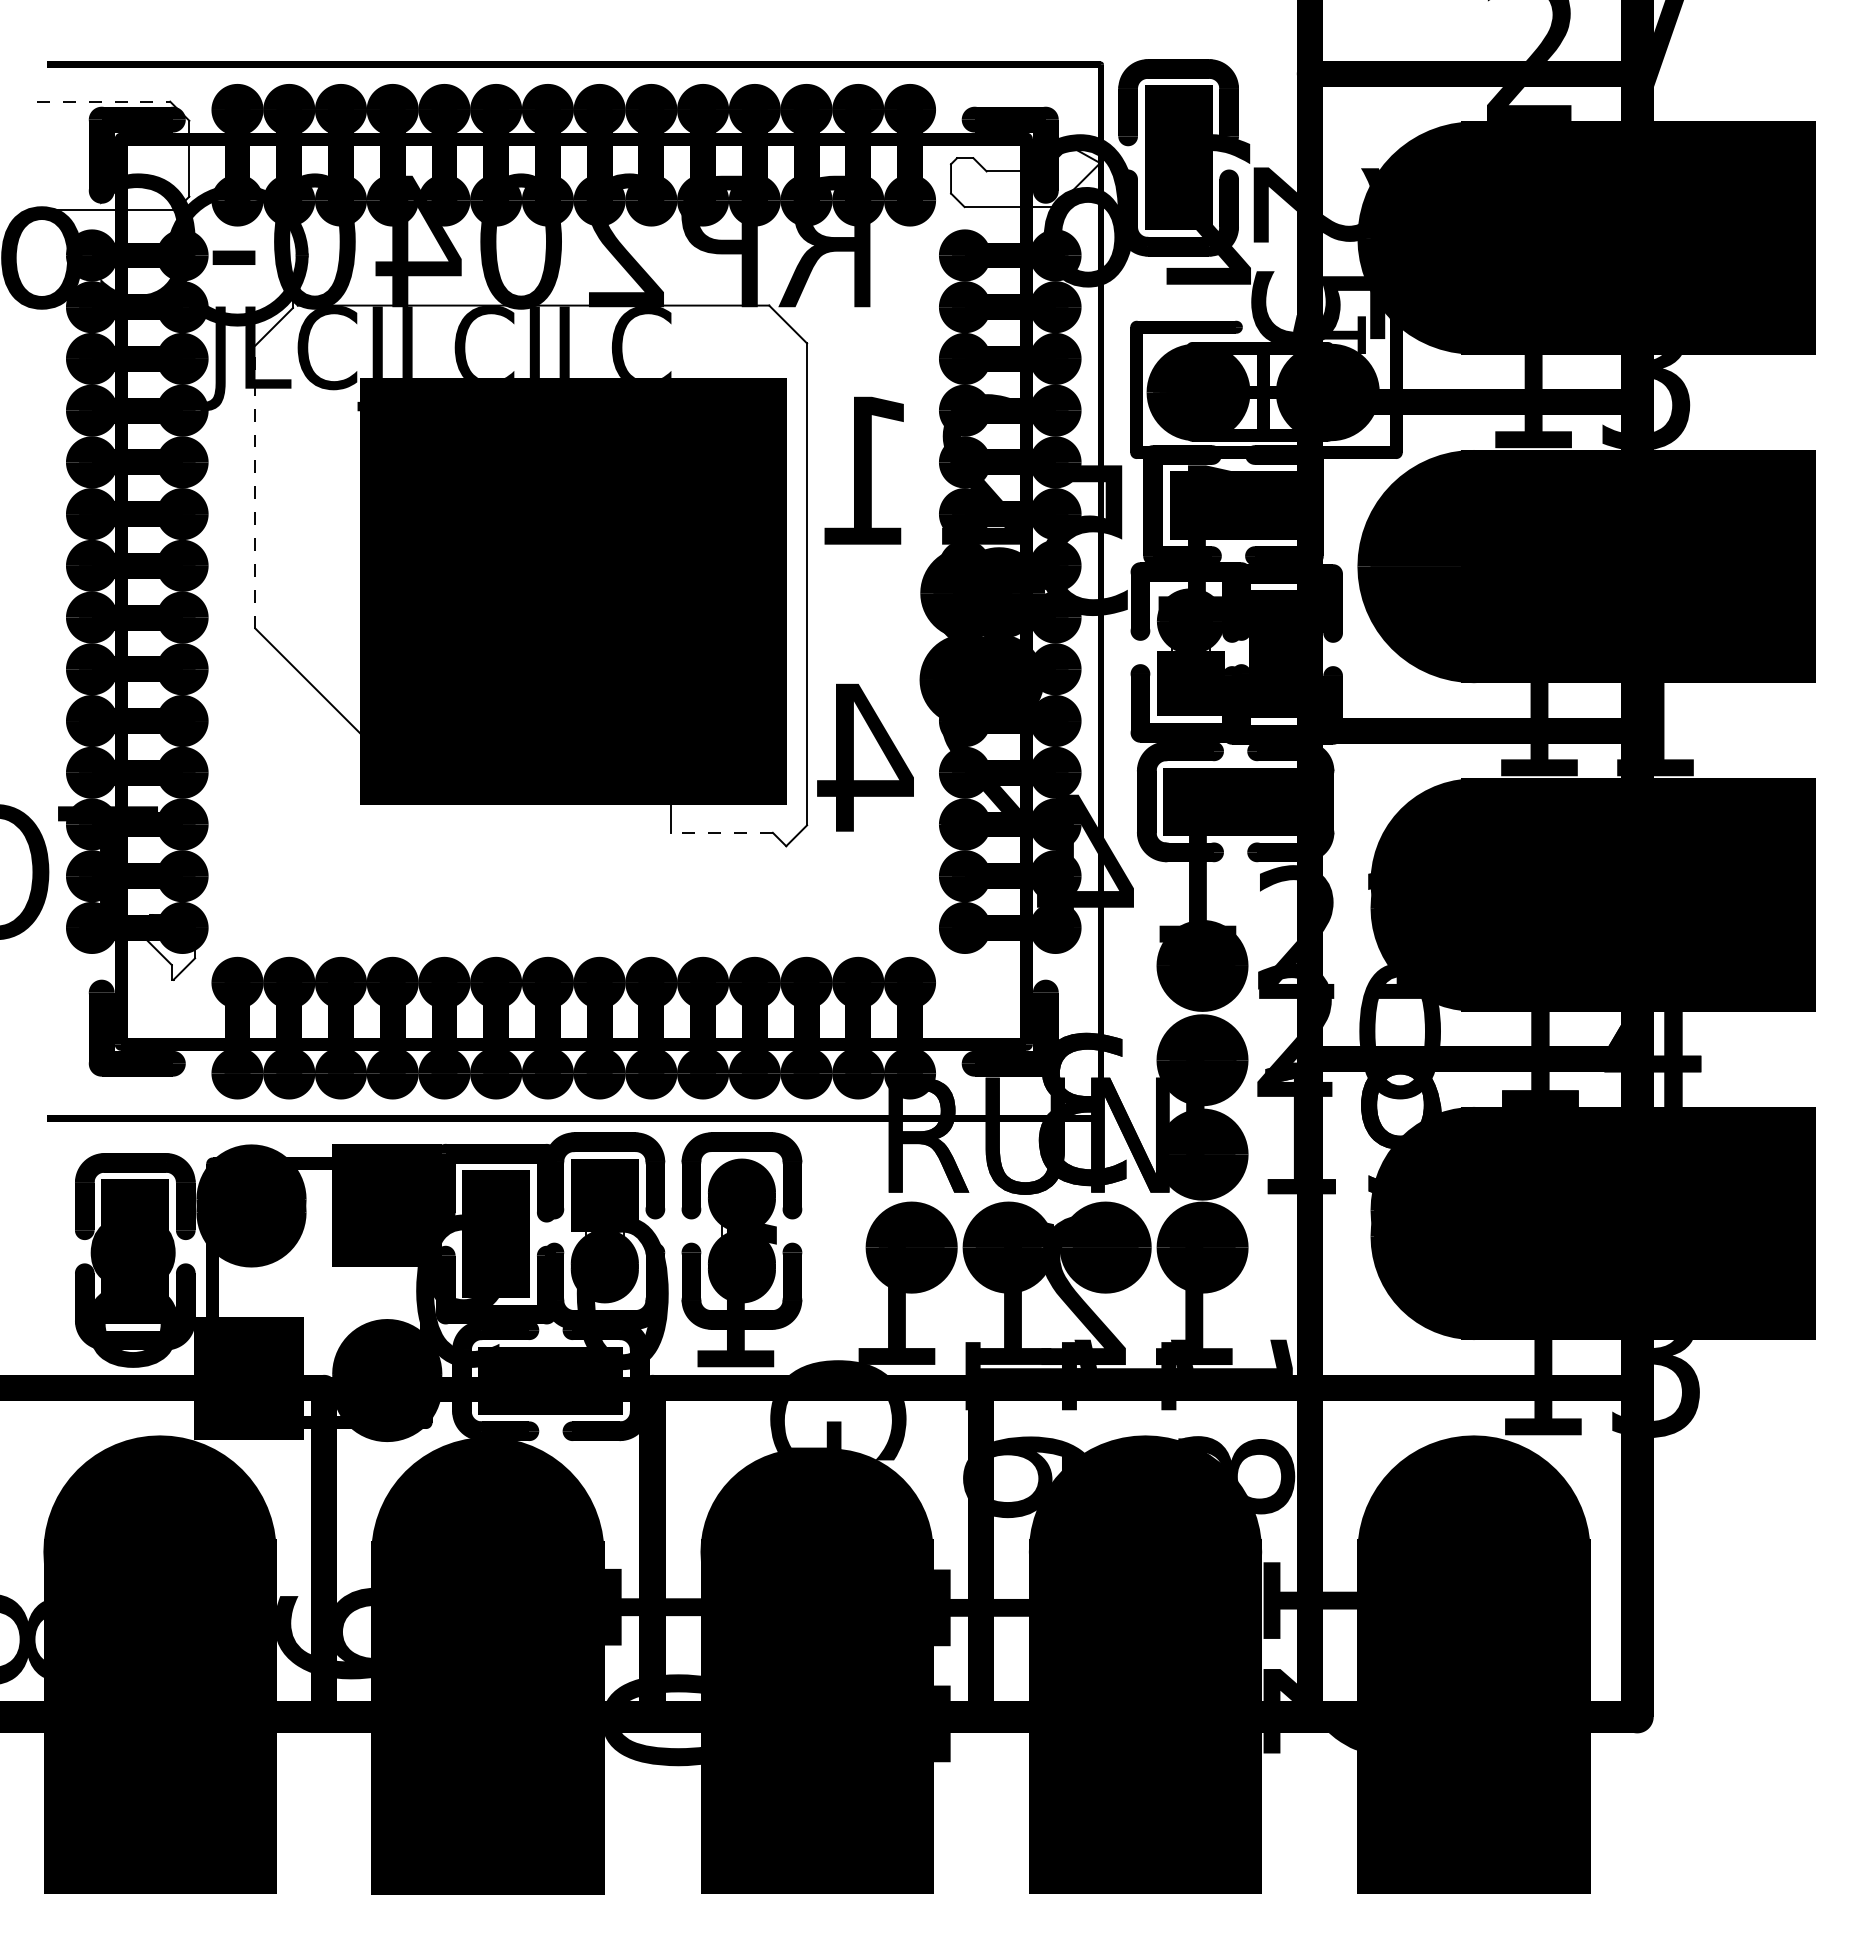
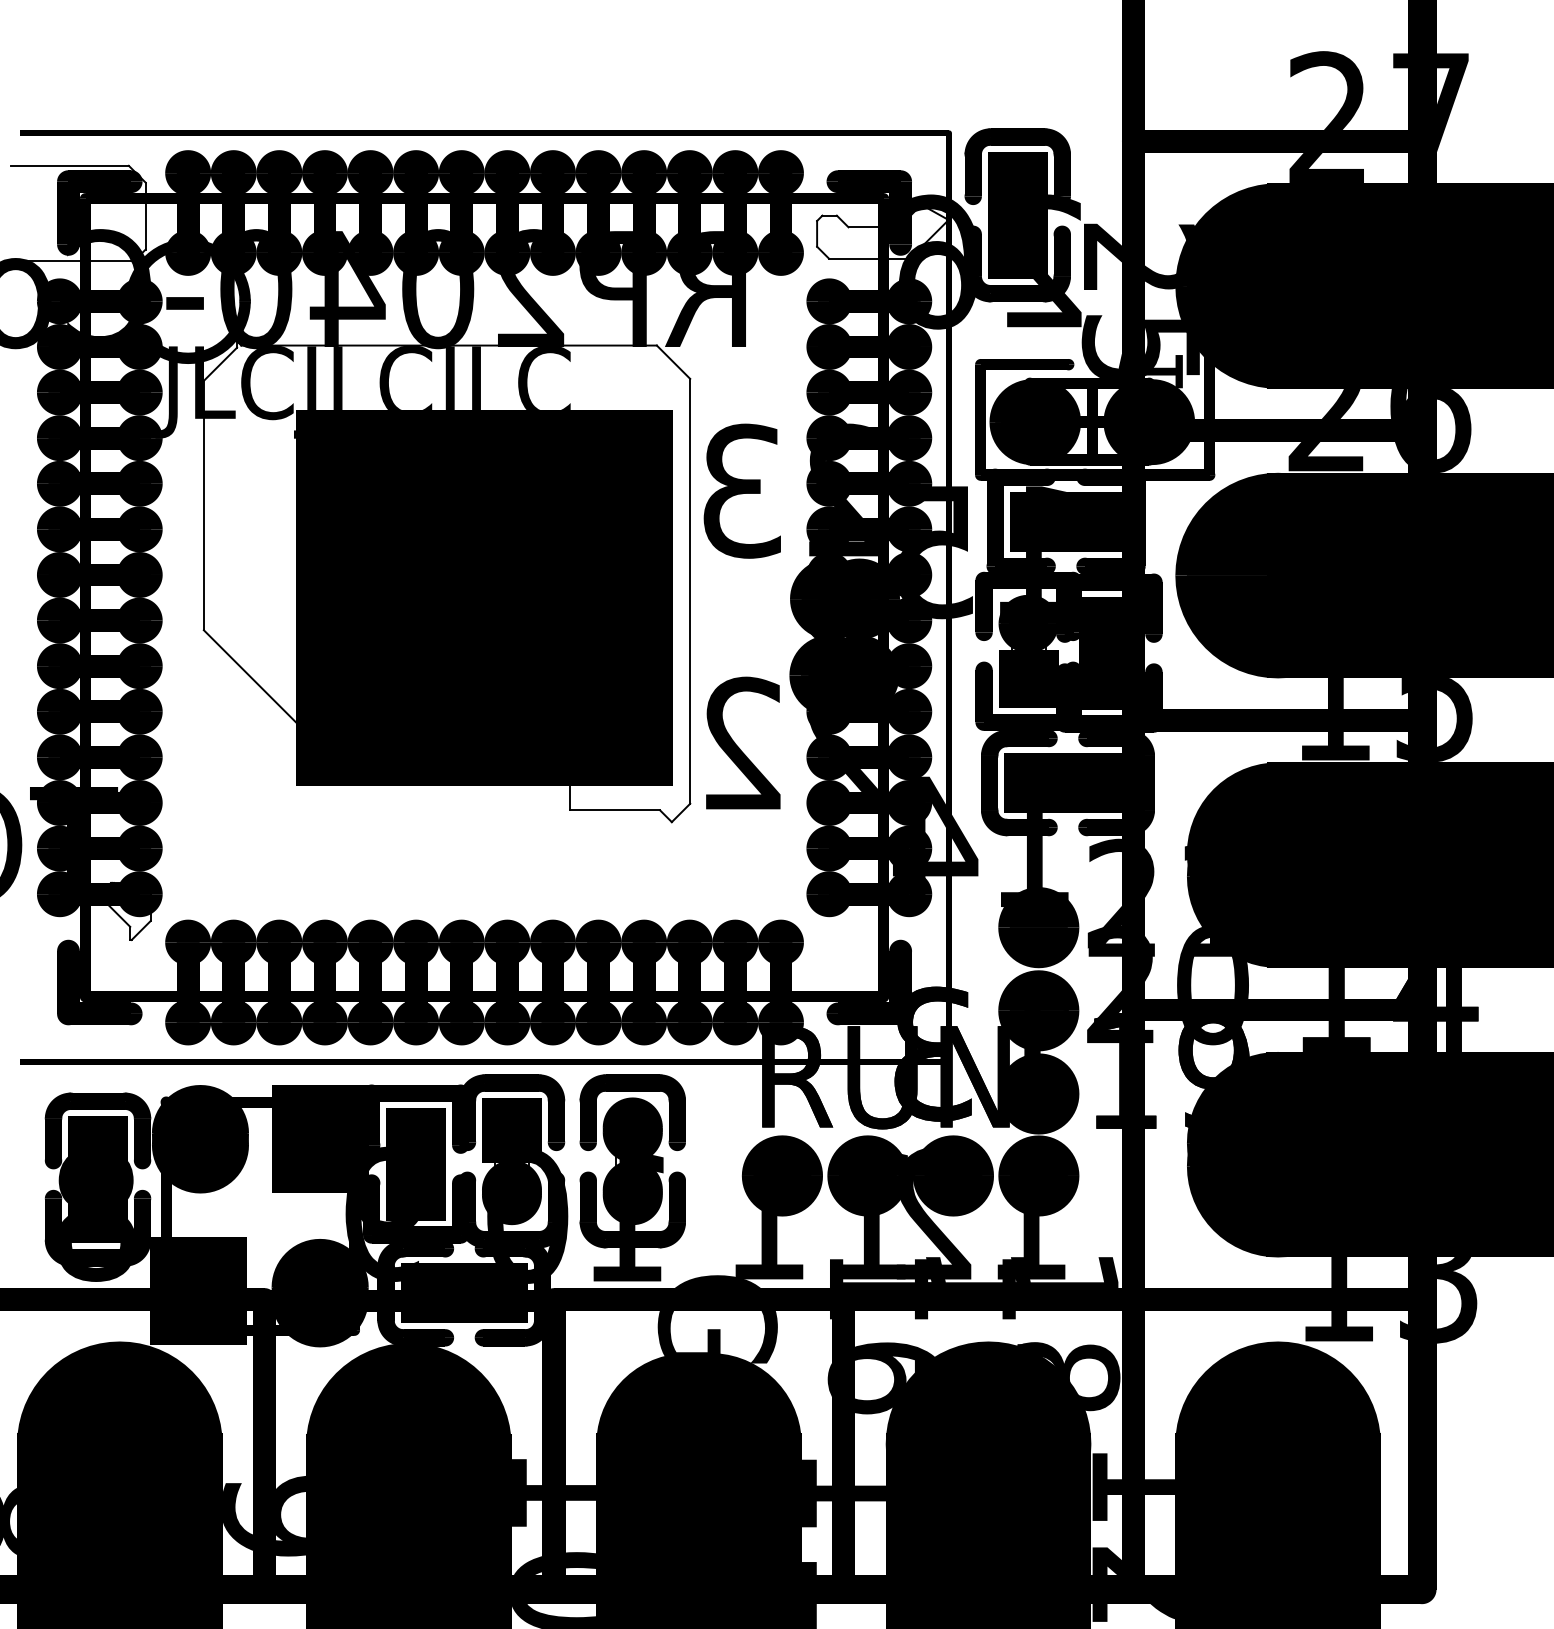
line: (103, 101) -> (70, 165), dashed -> solid
text: (1589, 402) -> (1379, 430), 13 -> 26
text: (865, 470) -> (741, 490), 21 -> 23
line: (255, 486) -> (204, 505), dashed -> solid
text: (1651, 730) -> (1434, 720), 11 -> 15
text: (865, 756) -> (741, 743), 24 -> 22
line: (721, 832) -> (614, 810), dashed -> solid

